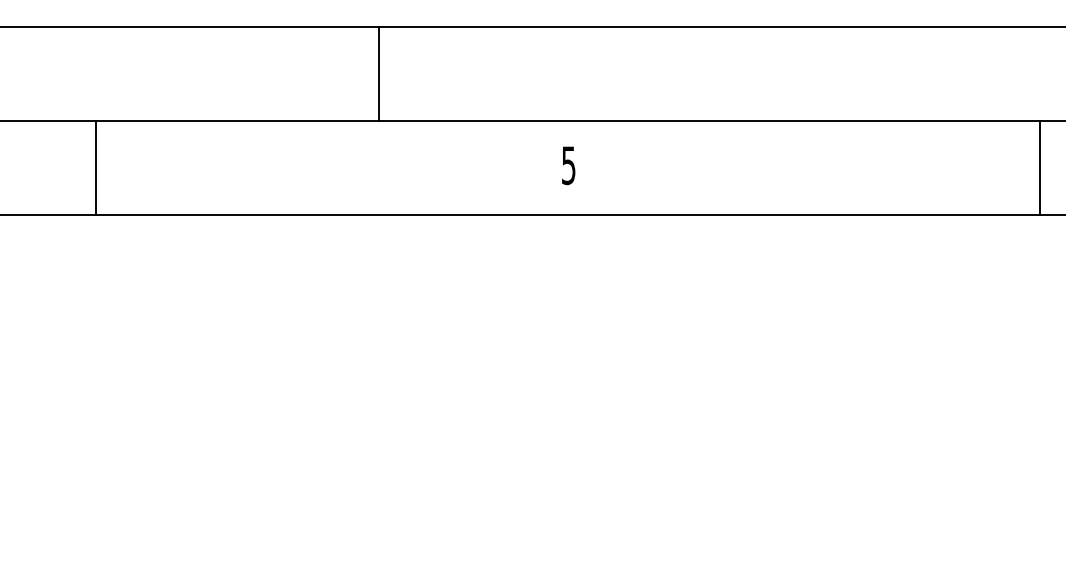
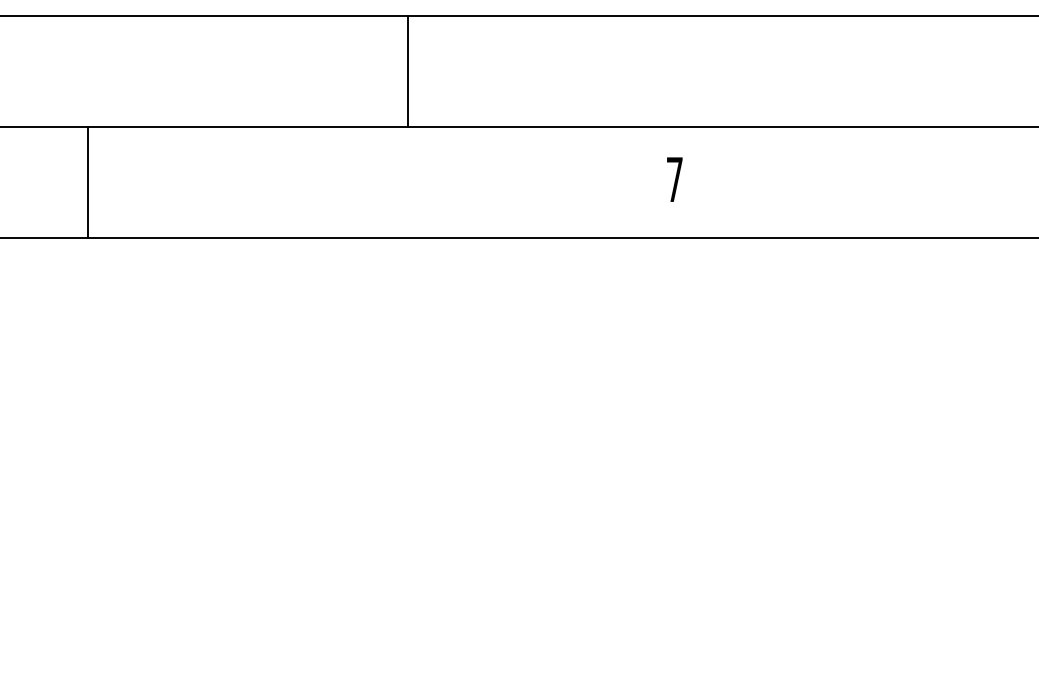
line: (379, 73) -> (407, 71), moved
text: (568, 165) -> (674, 179), 5 -> 7
line: (96, 168) -> (88, 183), moved

